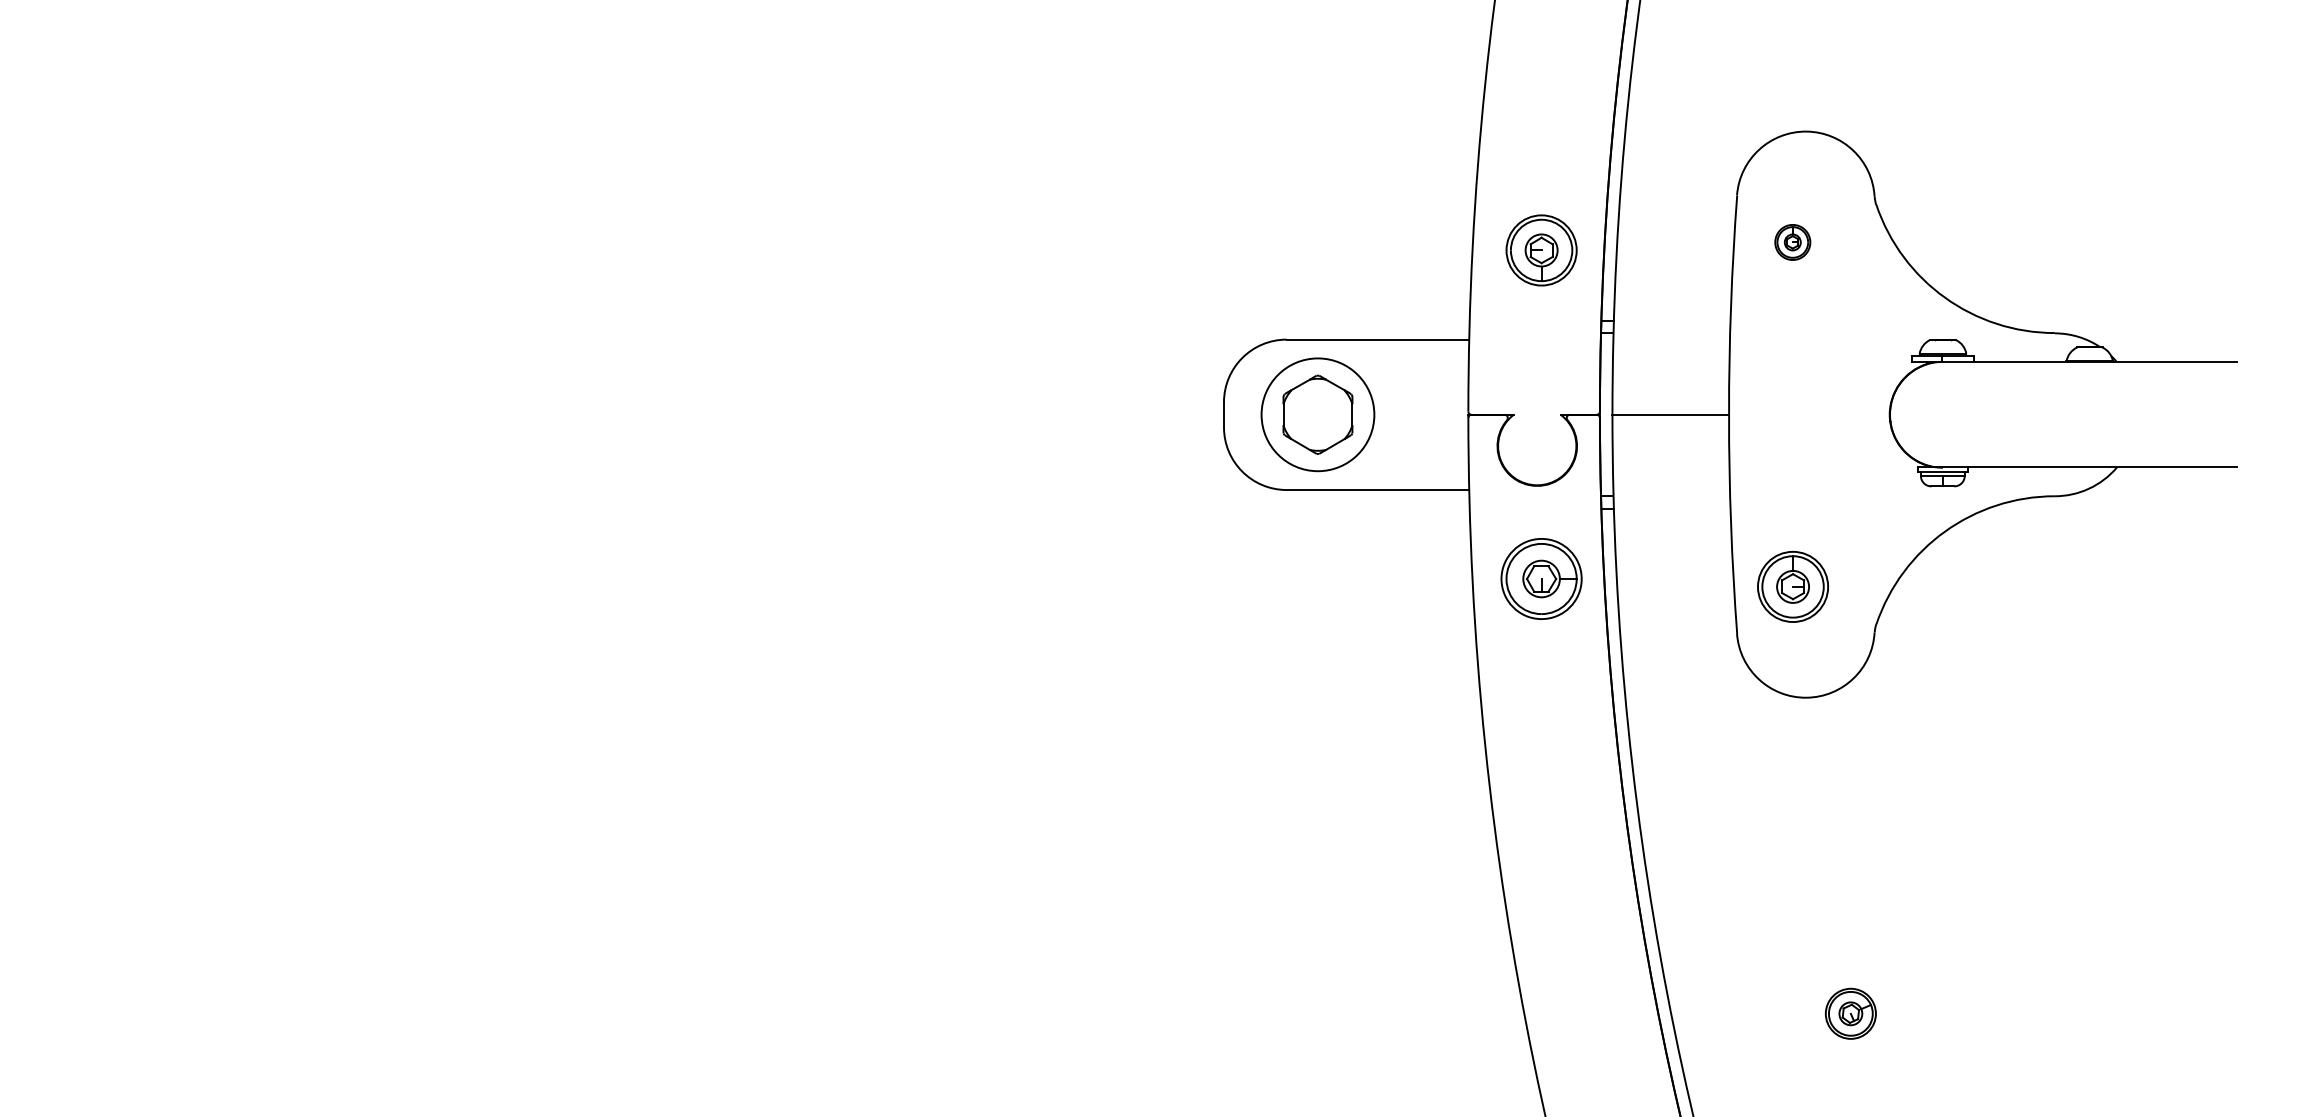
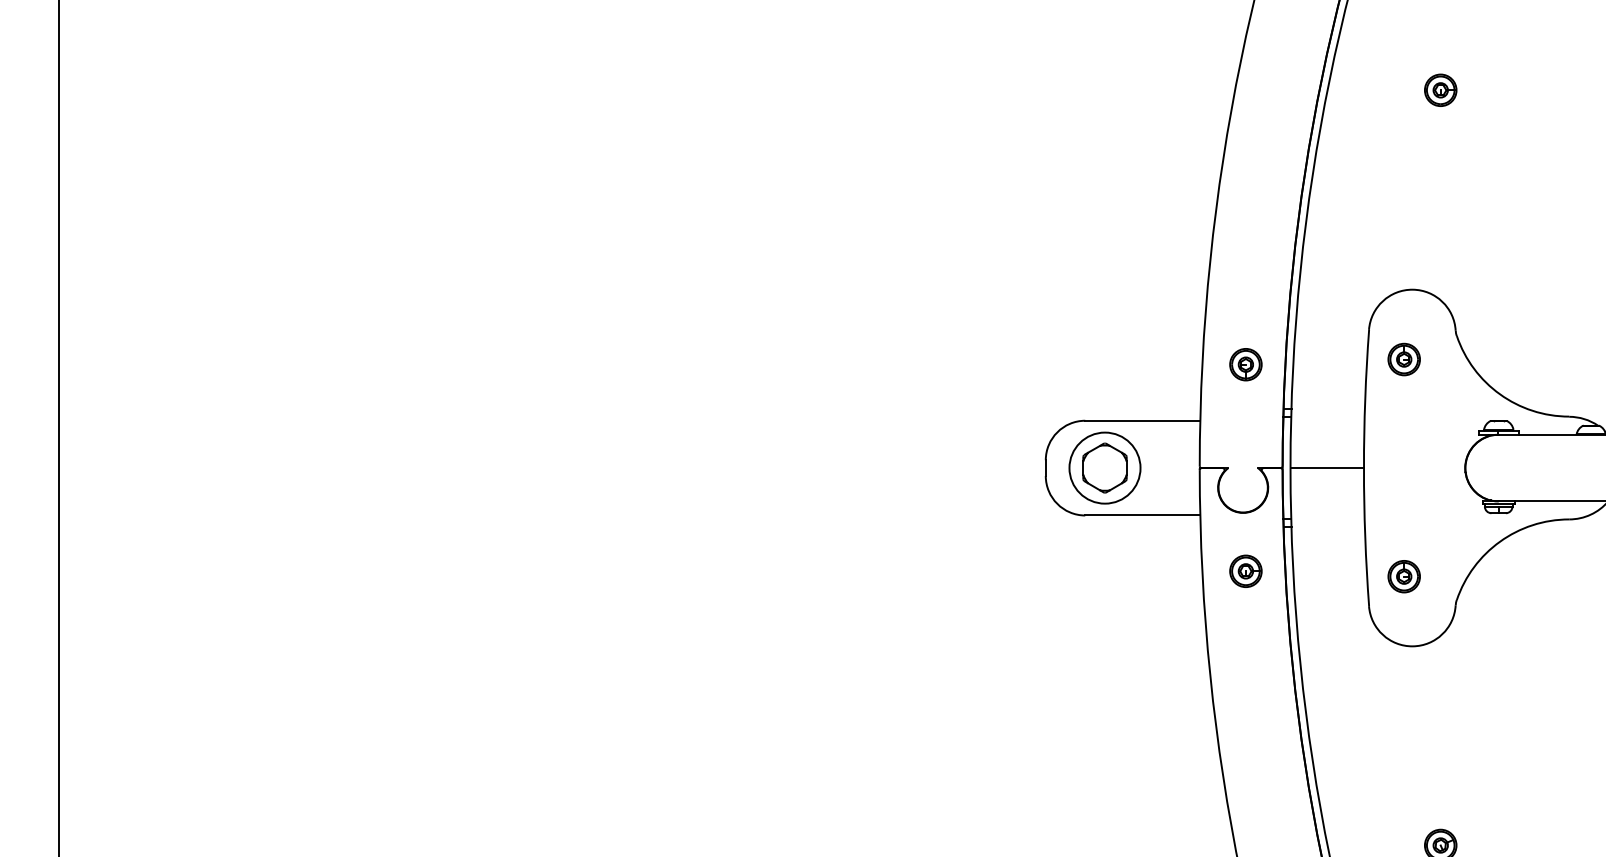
part: (1791, 242) -> (1403, 359), size x1.43
part: (1540, 250) -> (1245, 364), size x0.71
part: (1540, 577) -> (1245, 570), size x0.62
part: (1791, 586) -> (1403, 576), size x0.71

